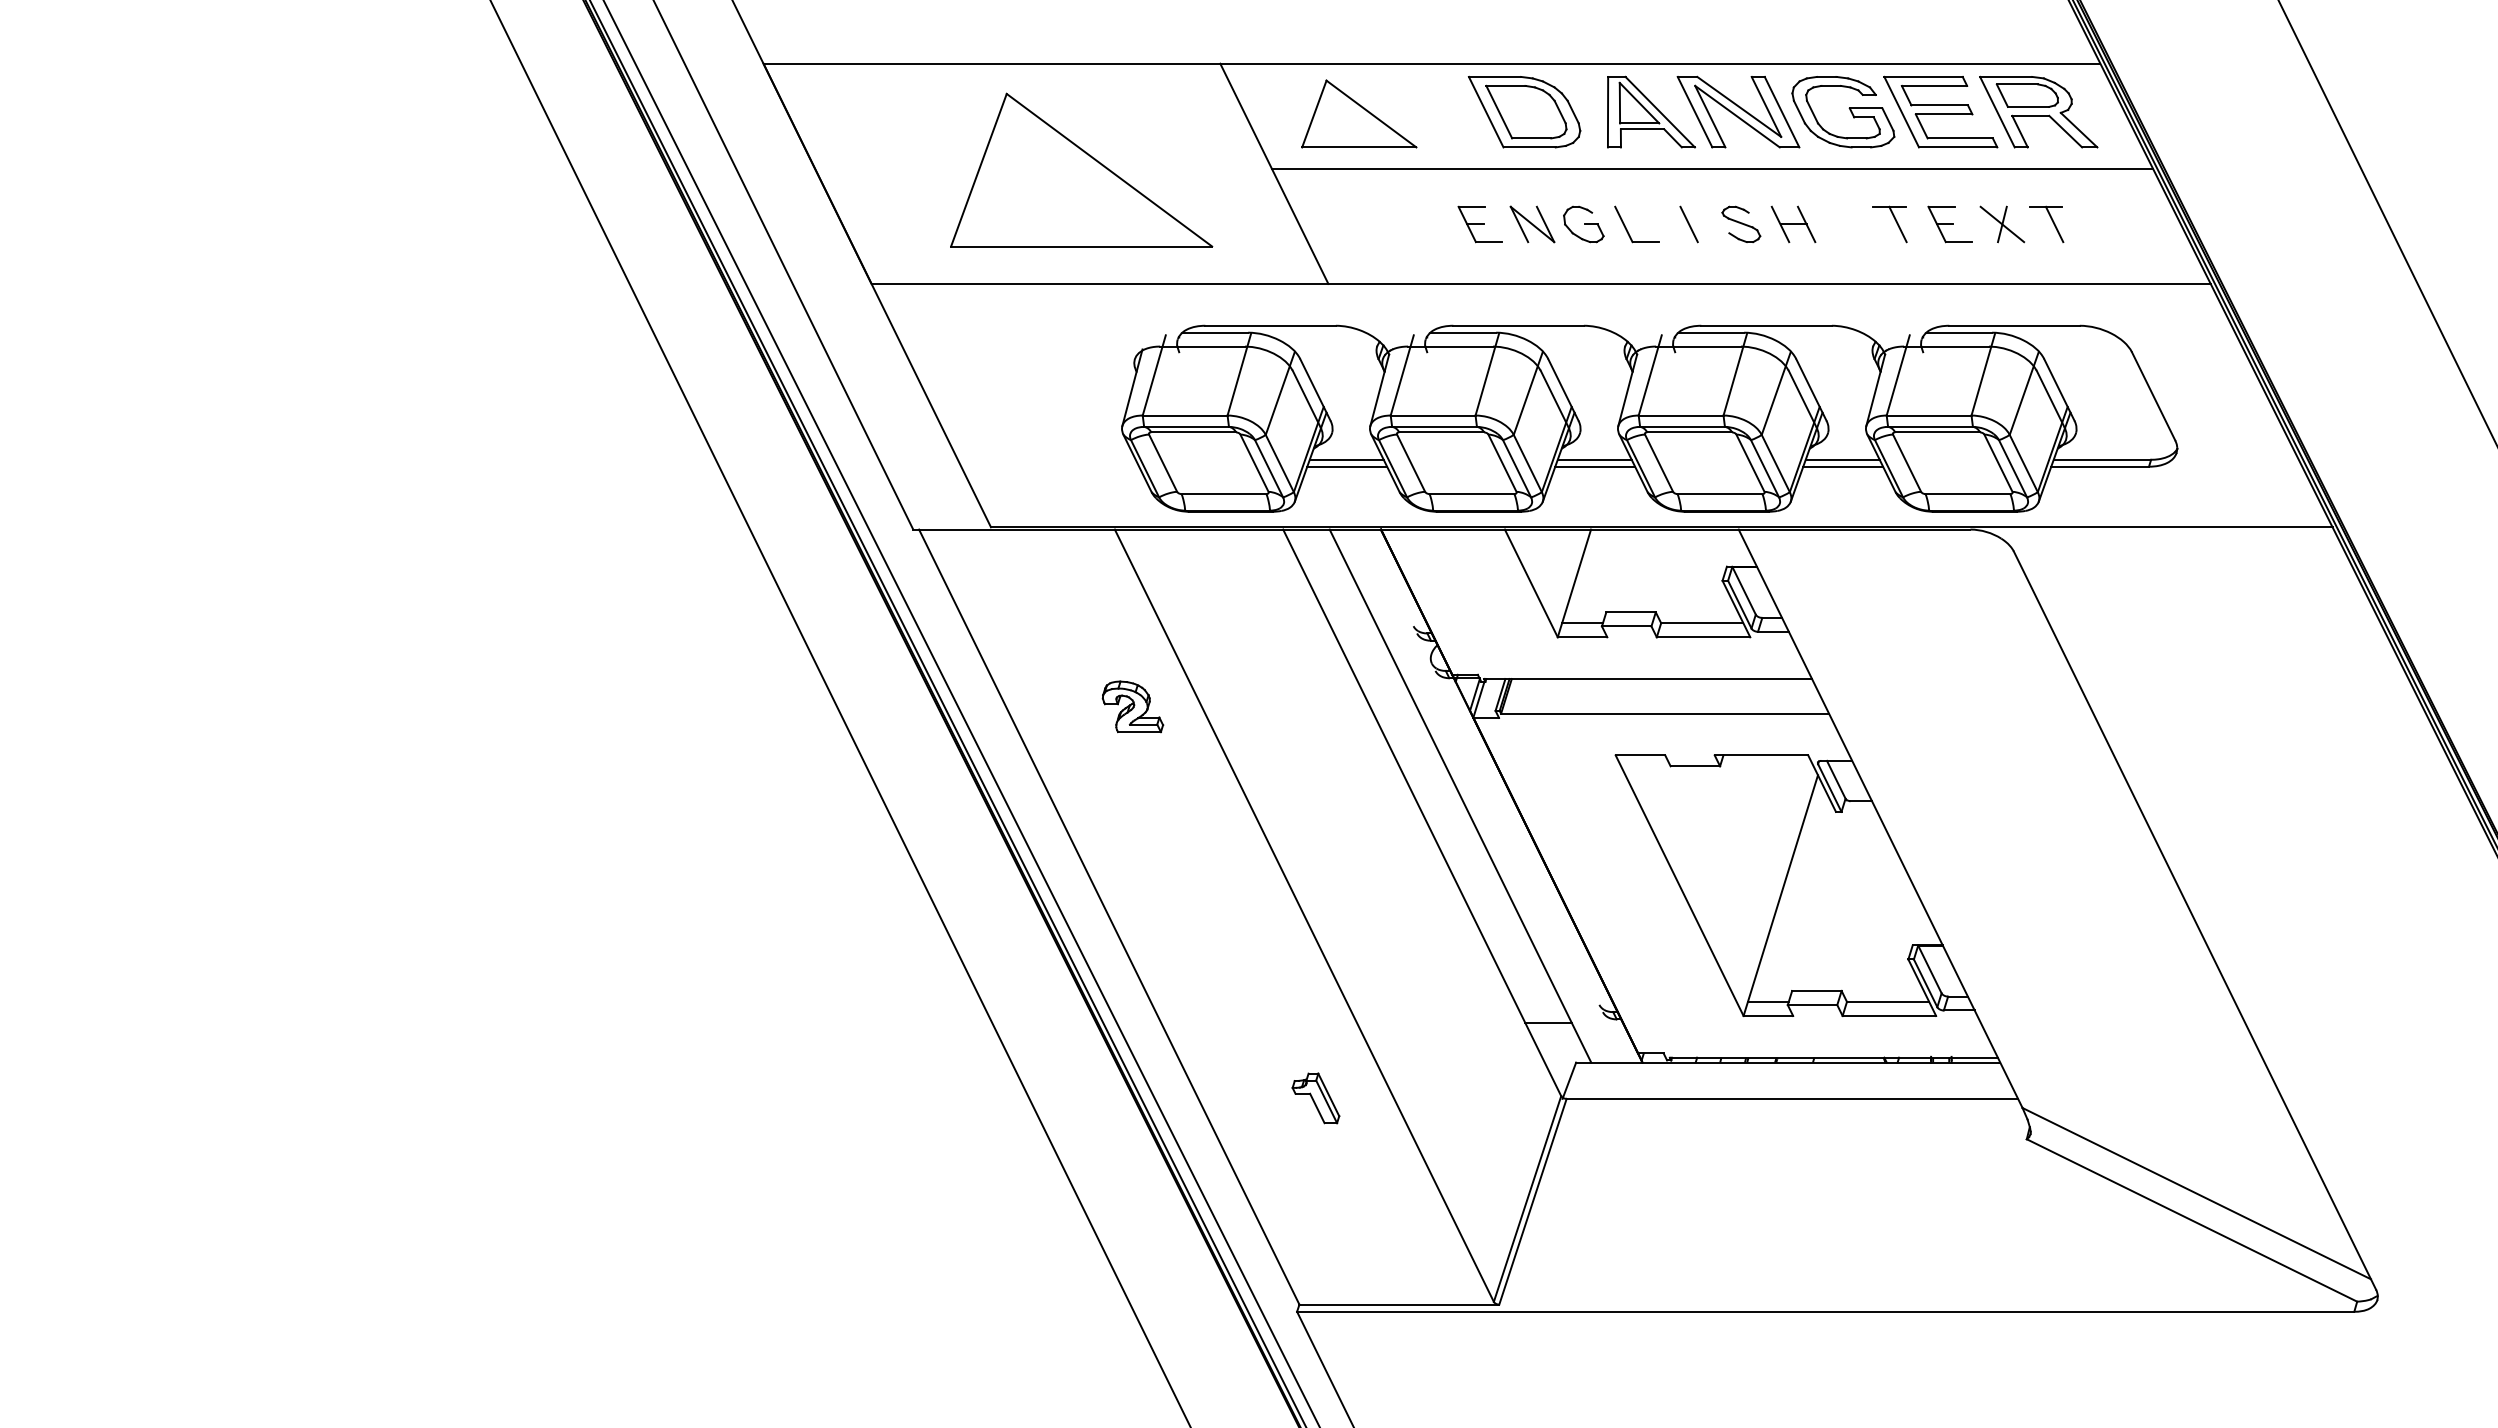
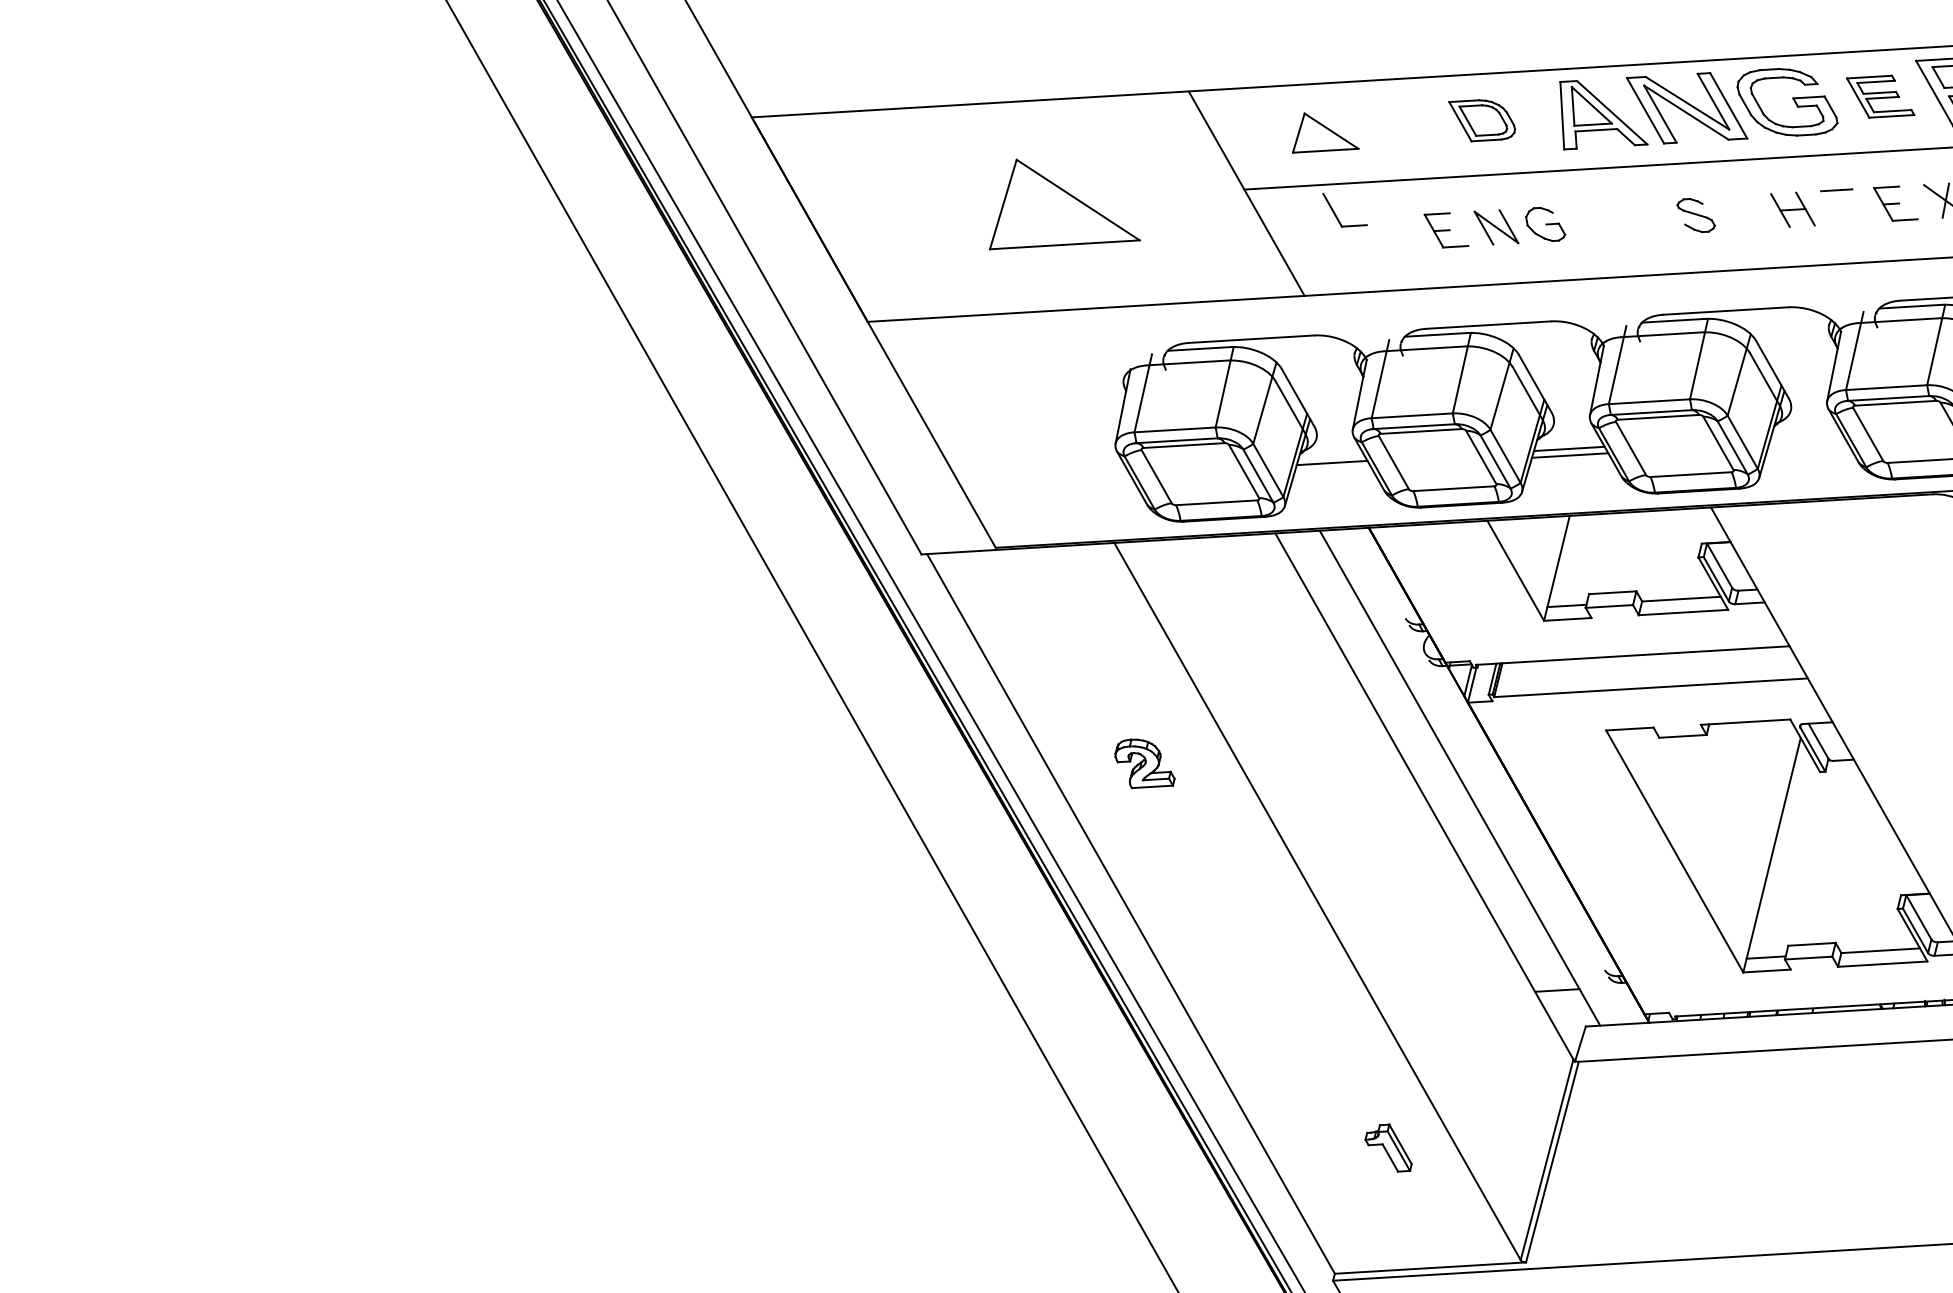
part: (1524, 111) -> (1482, 119), size x0.6
part: (1940, 111) -> (1880, 96), size x0.6
part: (1359, 113) -> (1324, 131), size x0.6
part: (1081, 169) -> (1061, 200), size x0.6
line: (1688, 224) -> (1645, 218), removed
part: (1793, 224) -> (1792, 209), moved
line: (1897, 224) -> (1845, 206), removed
part: (1627, 229) -> (1336, 214), moved
line: (1842, 459) -> (1806, 434), removed
line: (1347, 466) -> (1333, 469), removed
line: (1843, 466) -> (1807, 441), removed
part: (1132, 706) -> (1144, 762), moved
part: (1315, 1098) -> (1387, 1148), moved

